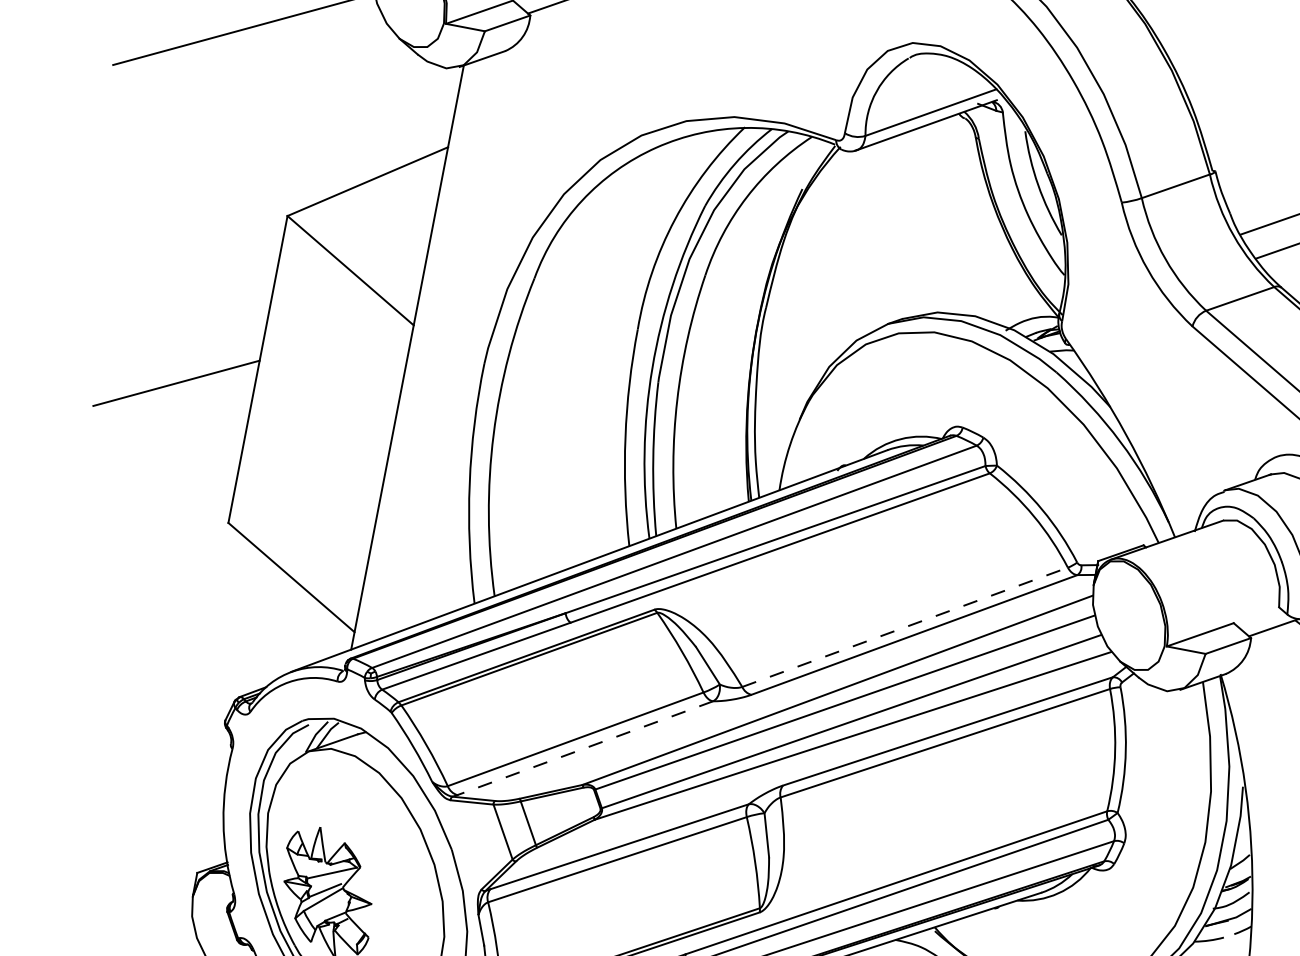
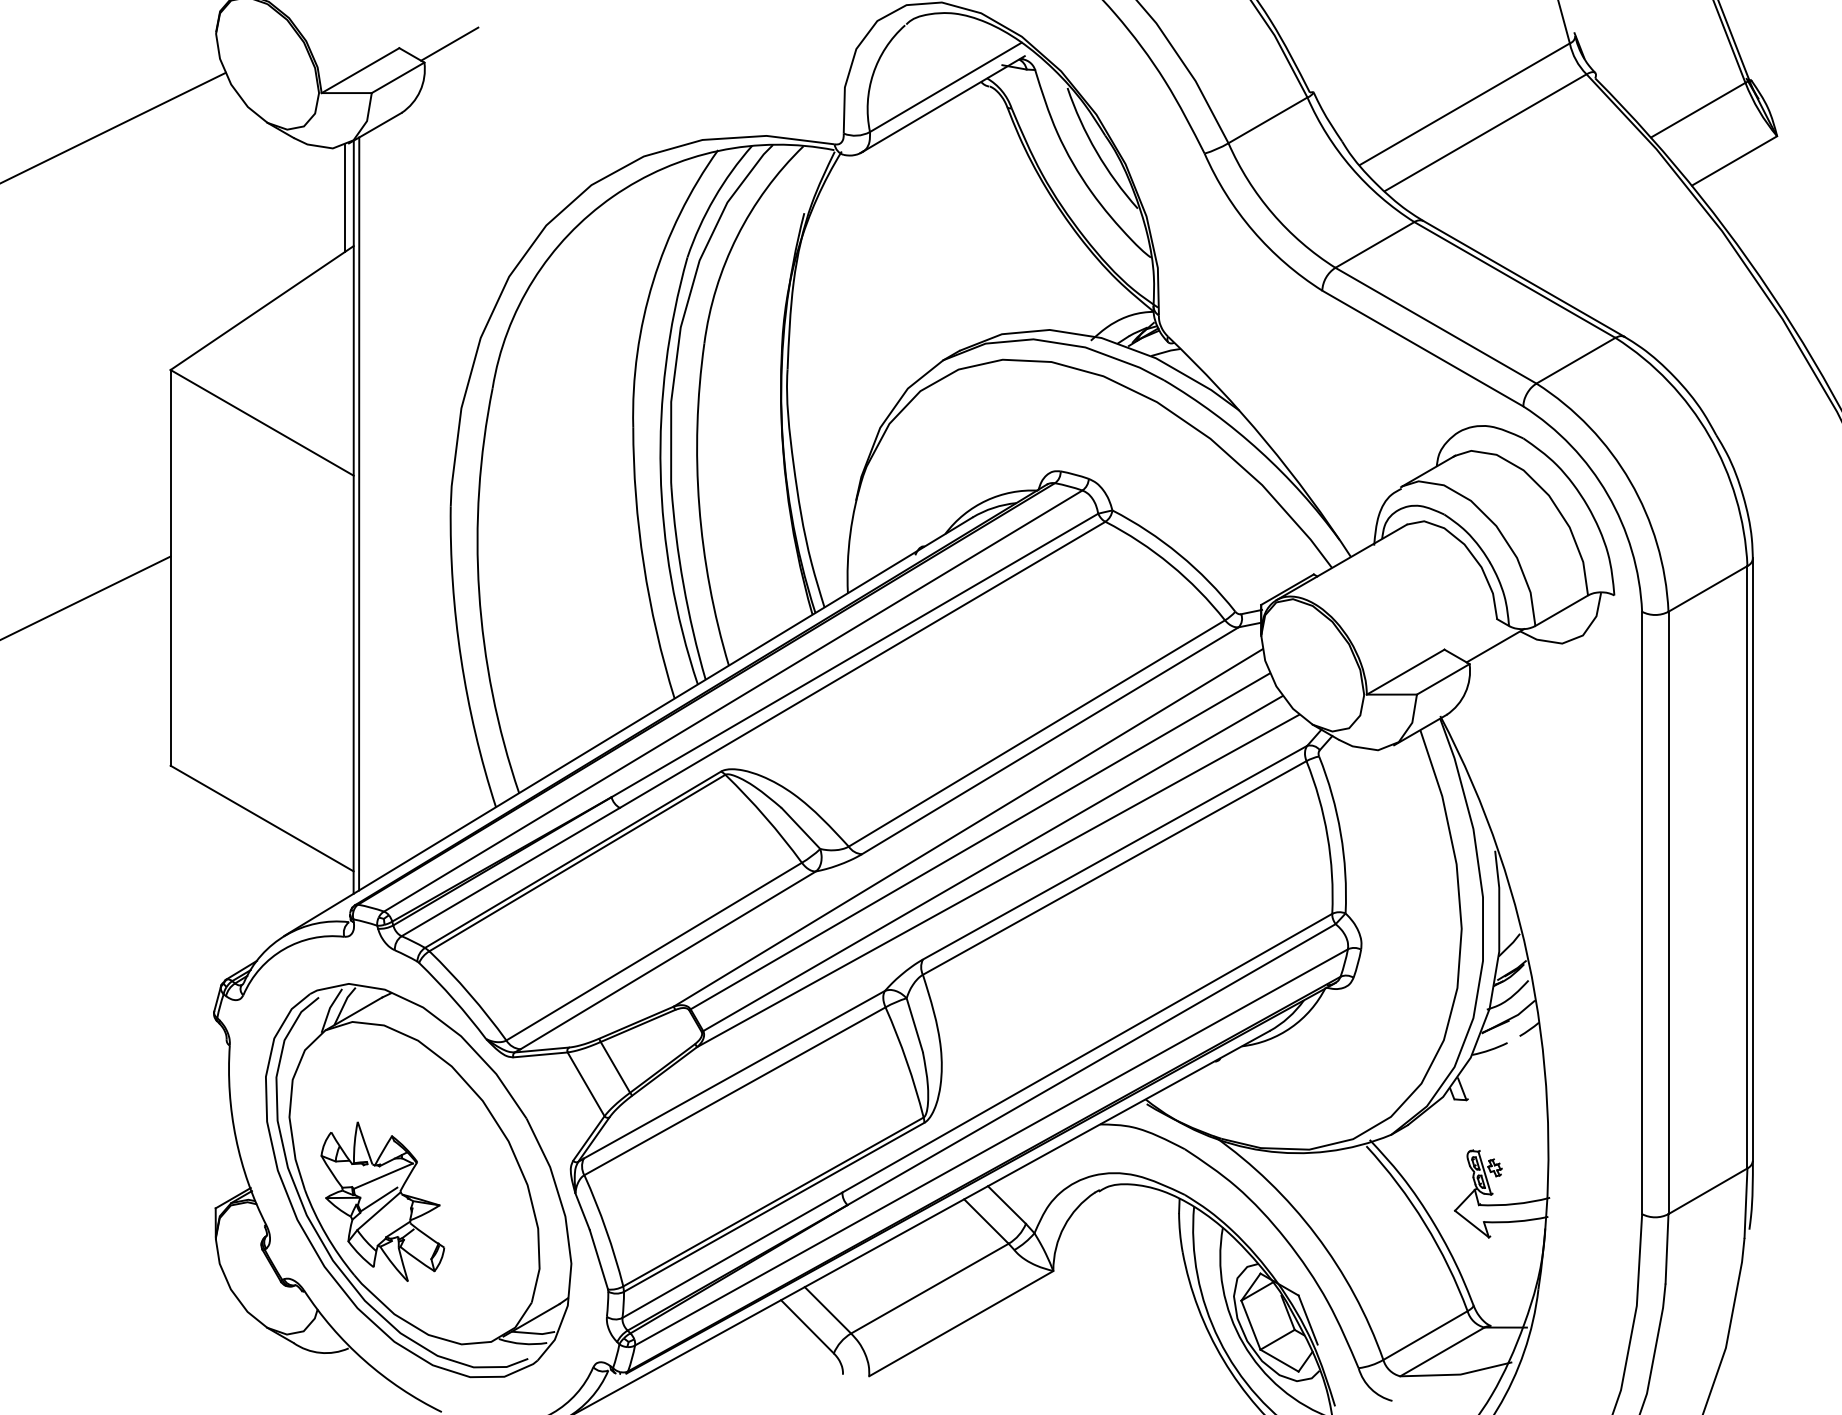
line: (448, 109) -> (345, 198), added
line: (412, 355) -> (359, 513), added
line: (904, 627) -> (1036, 733), dashed -> solid
line: (584, 748) -> (667, 960), dashed -> solid

